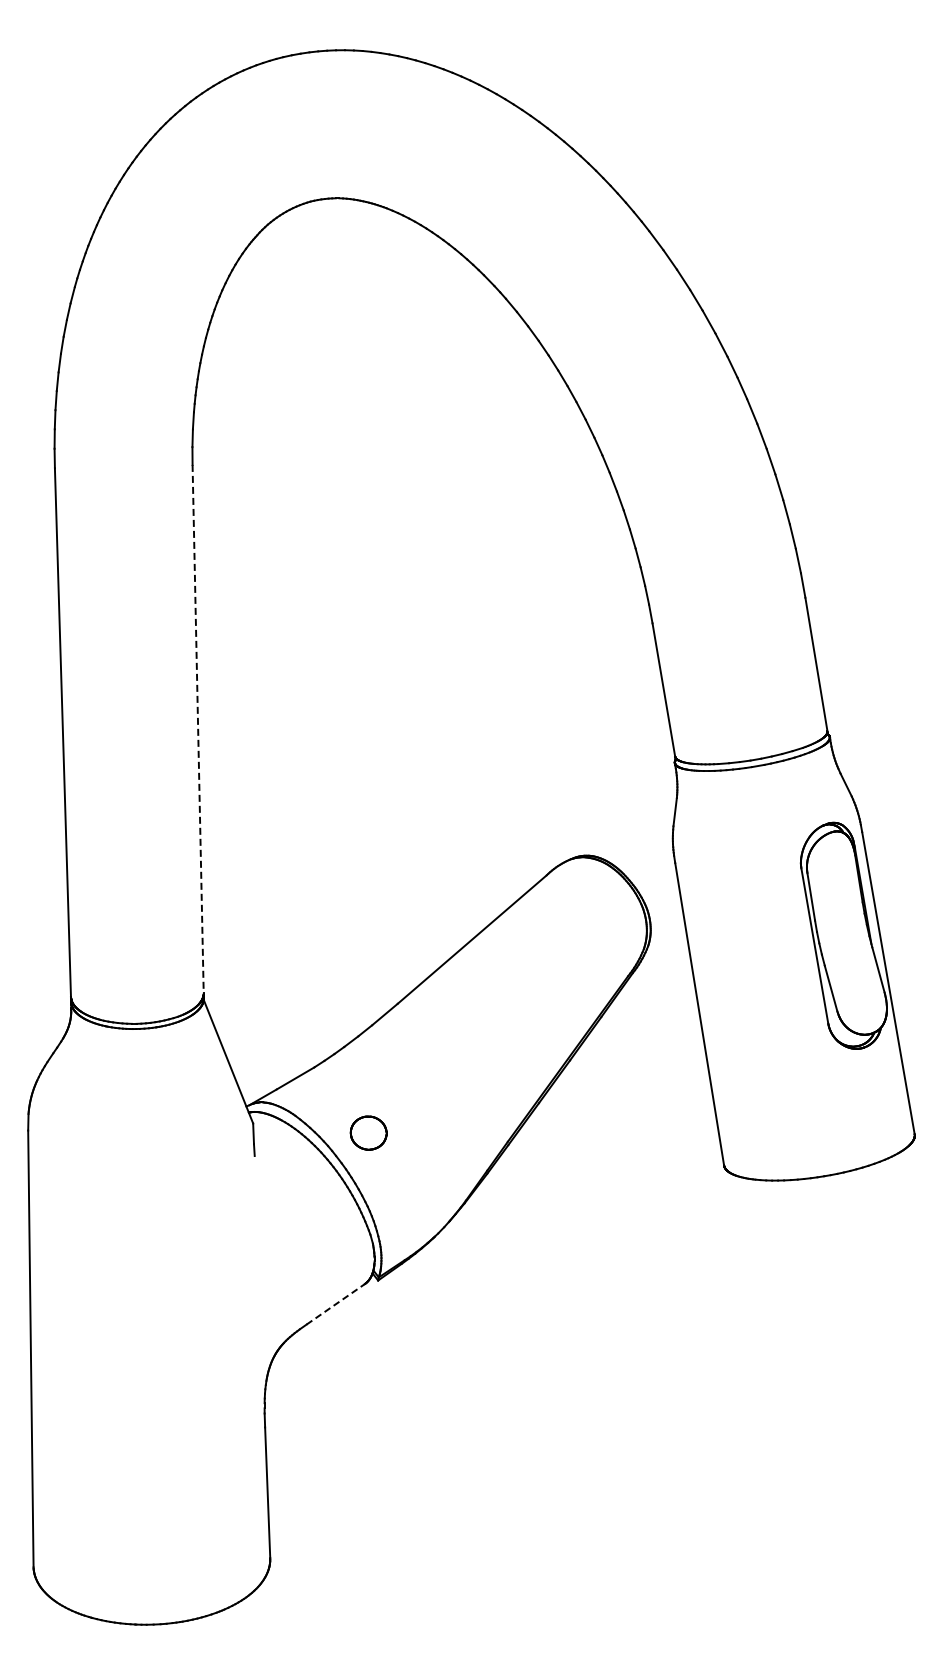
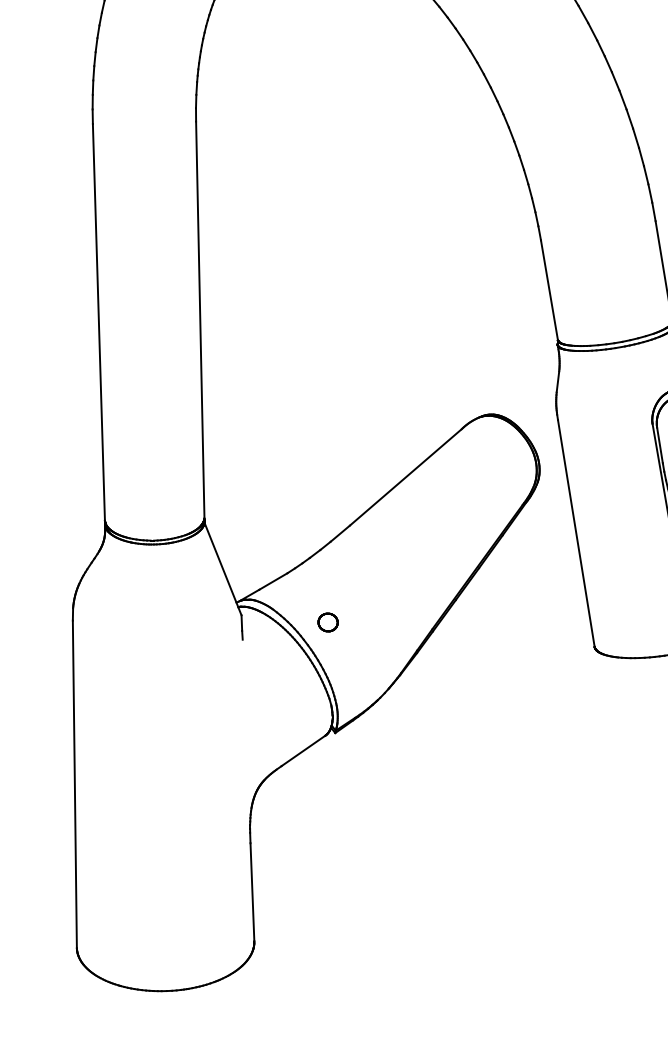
line: (198, 729) -> (200, 319), dashed -> solid
part: (368, 1132) -> (328, 622), size x0.71
line: (336, 1304) -> (304, 751), dashed -> solid

